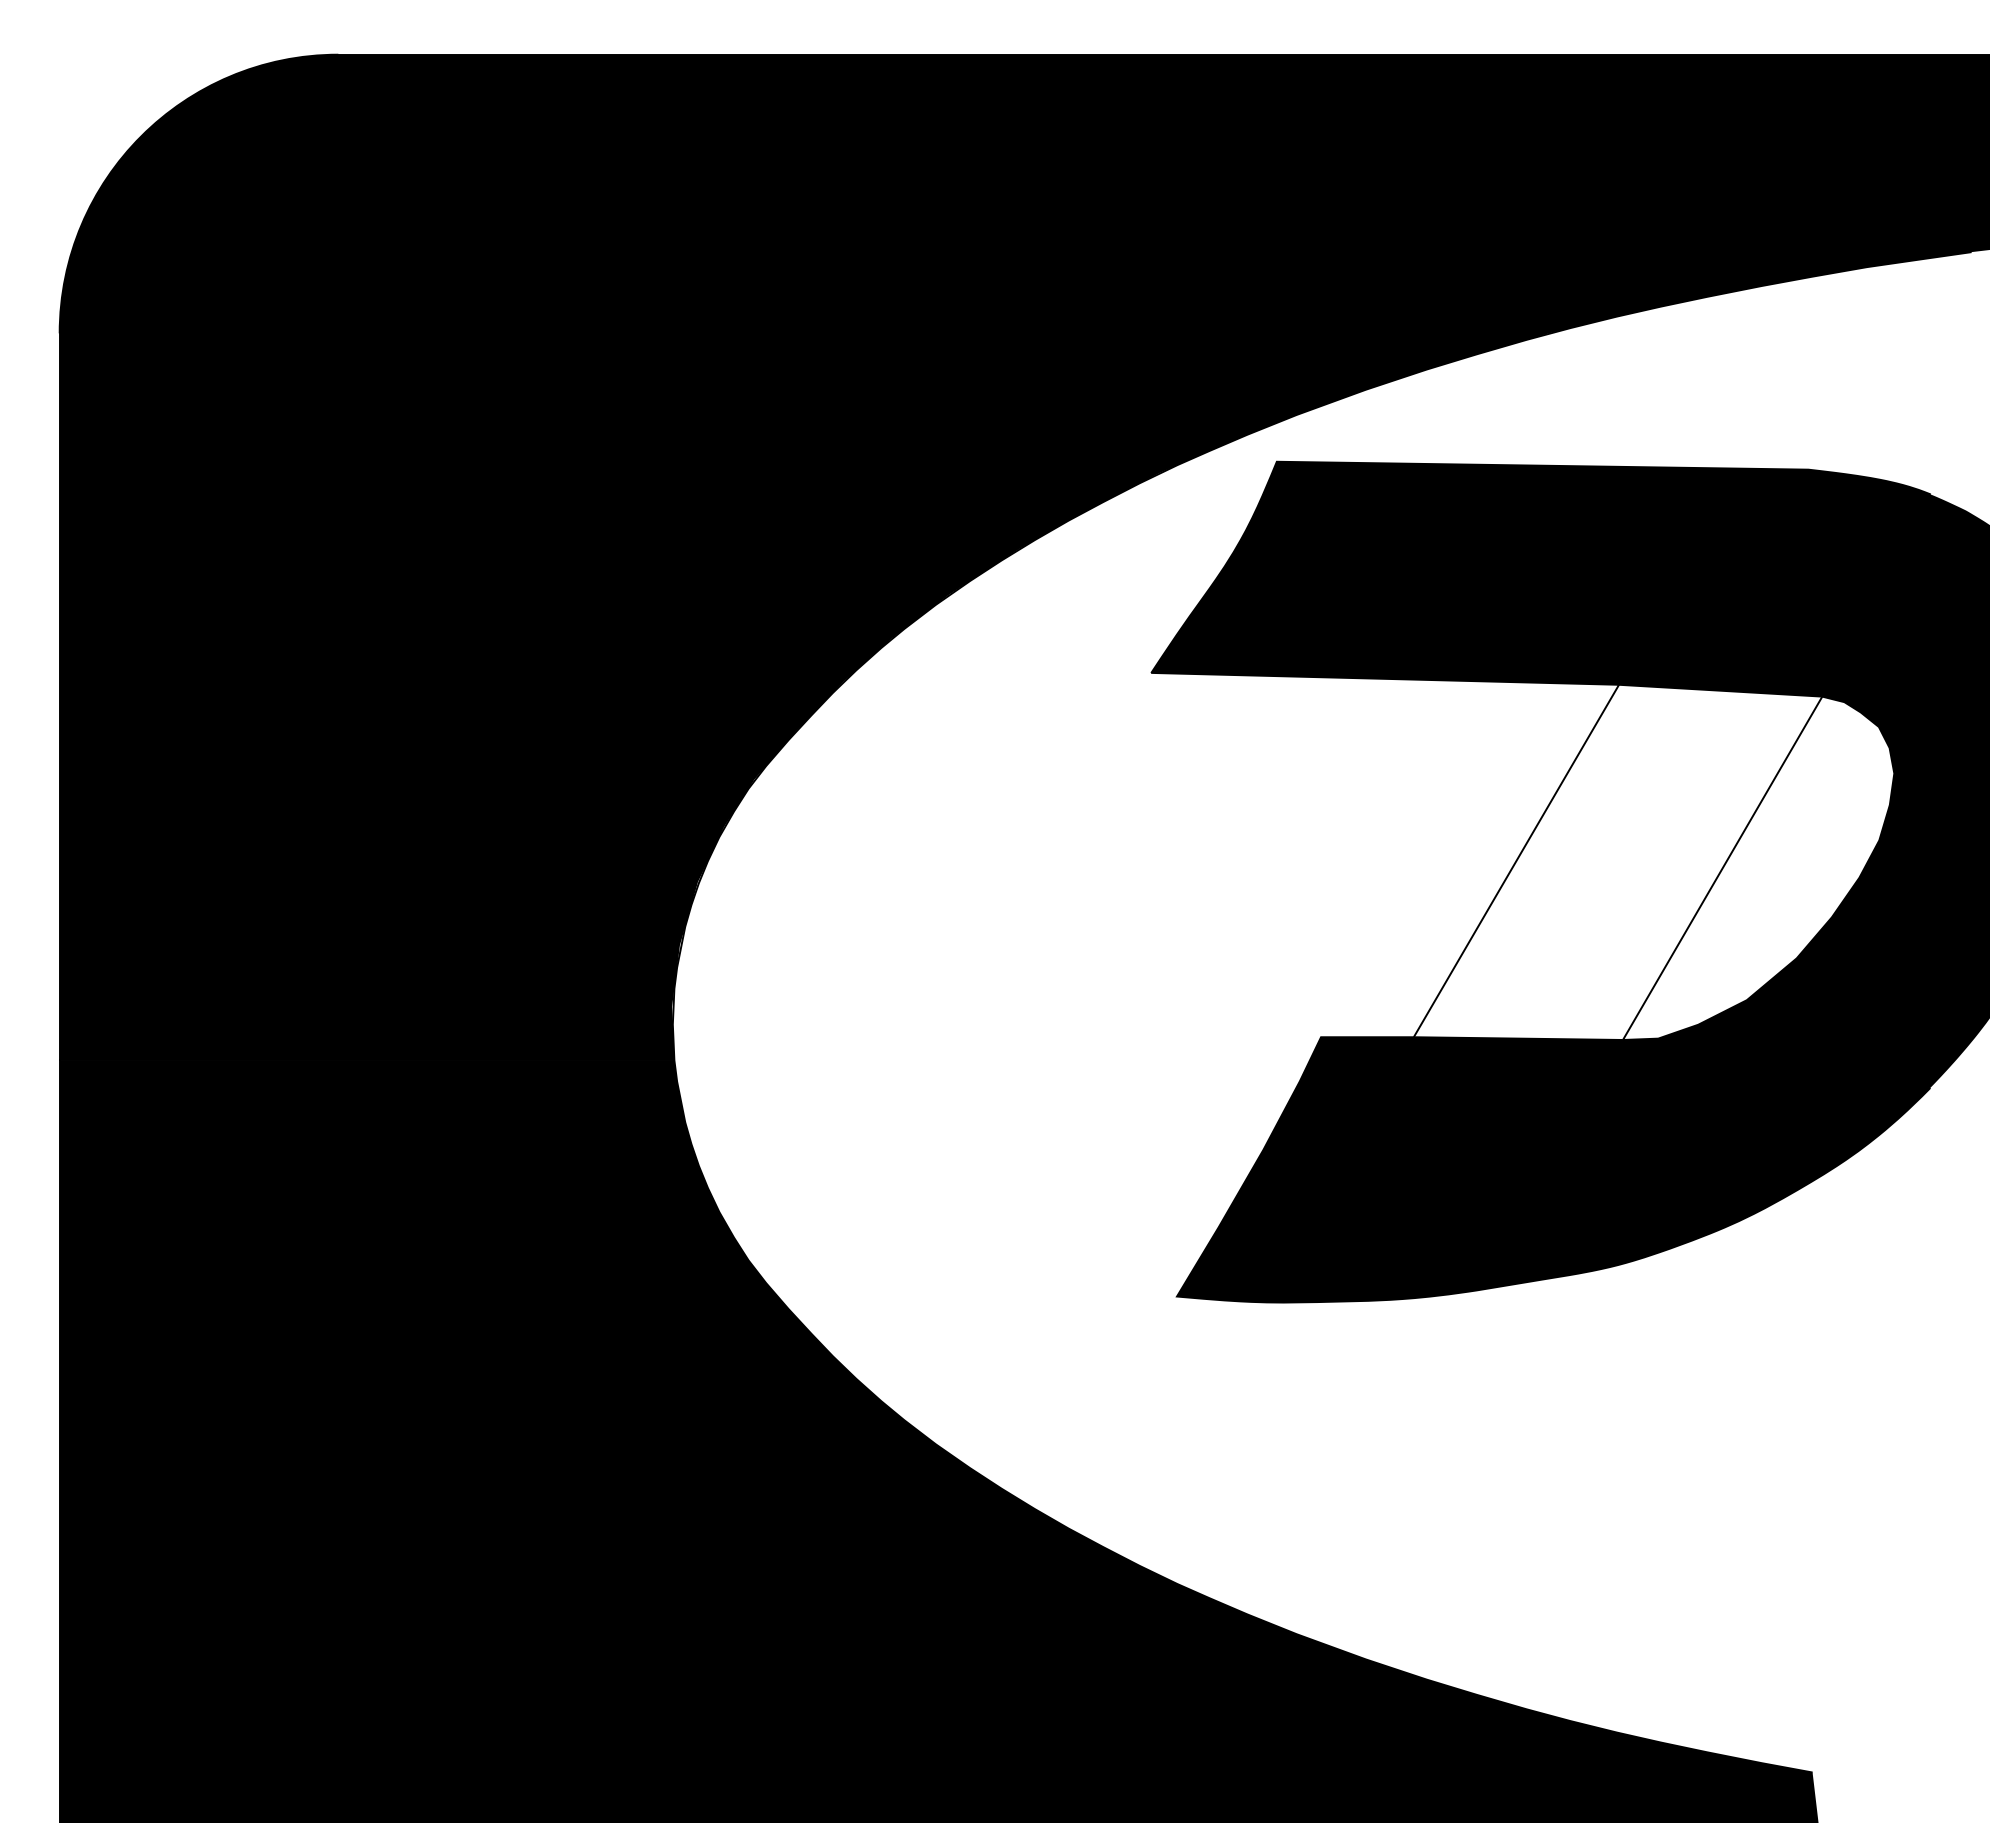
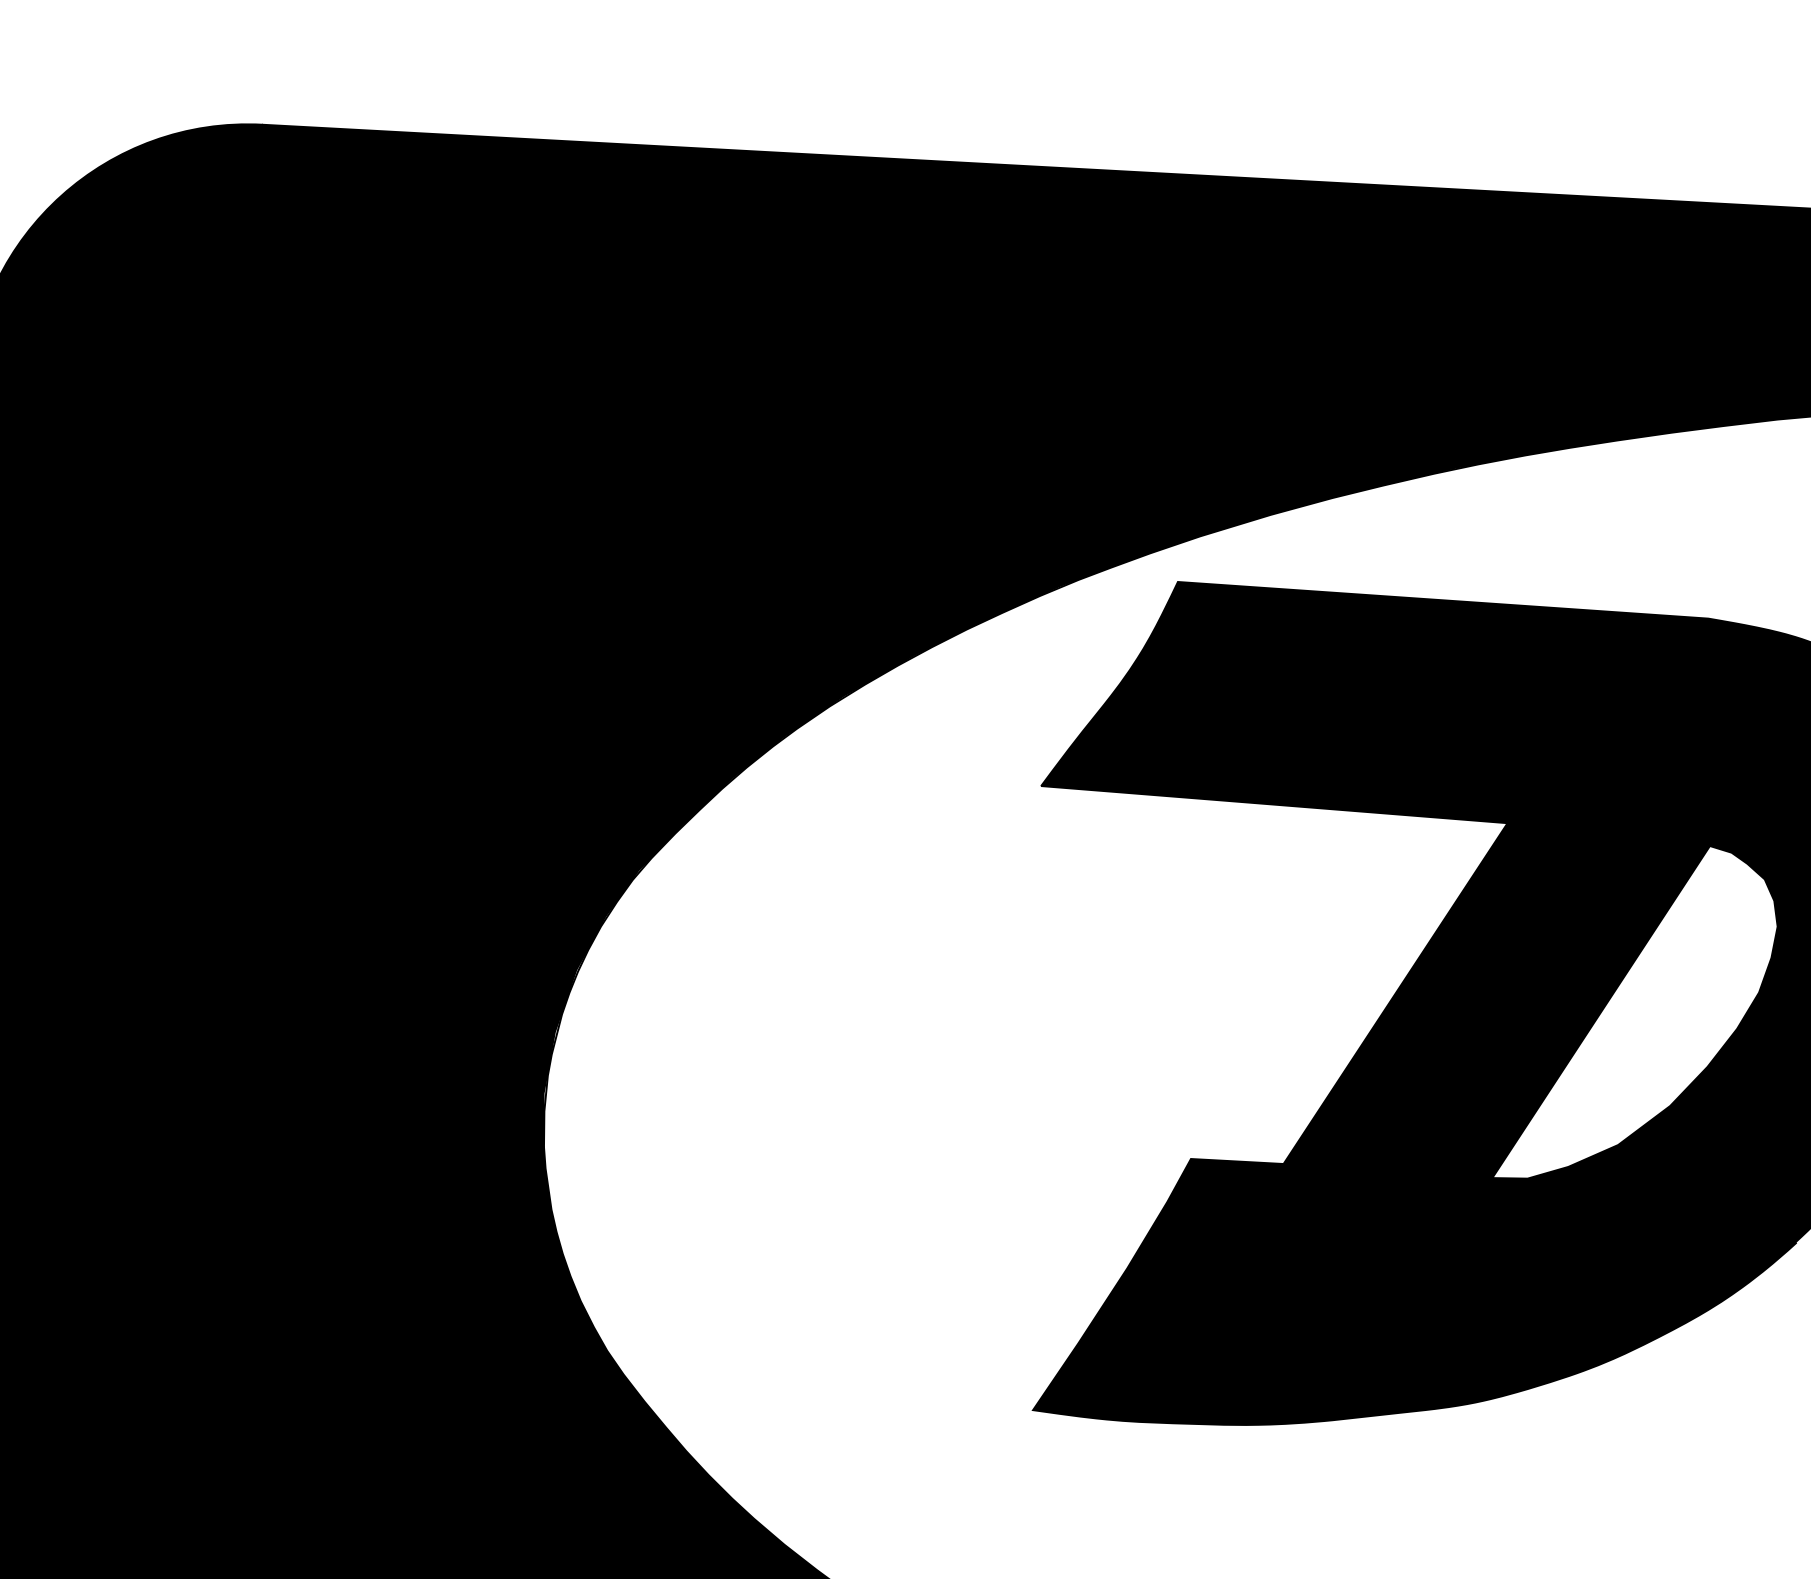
fill: (1617, 861) -> (1496, 999), added

